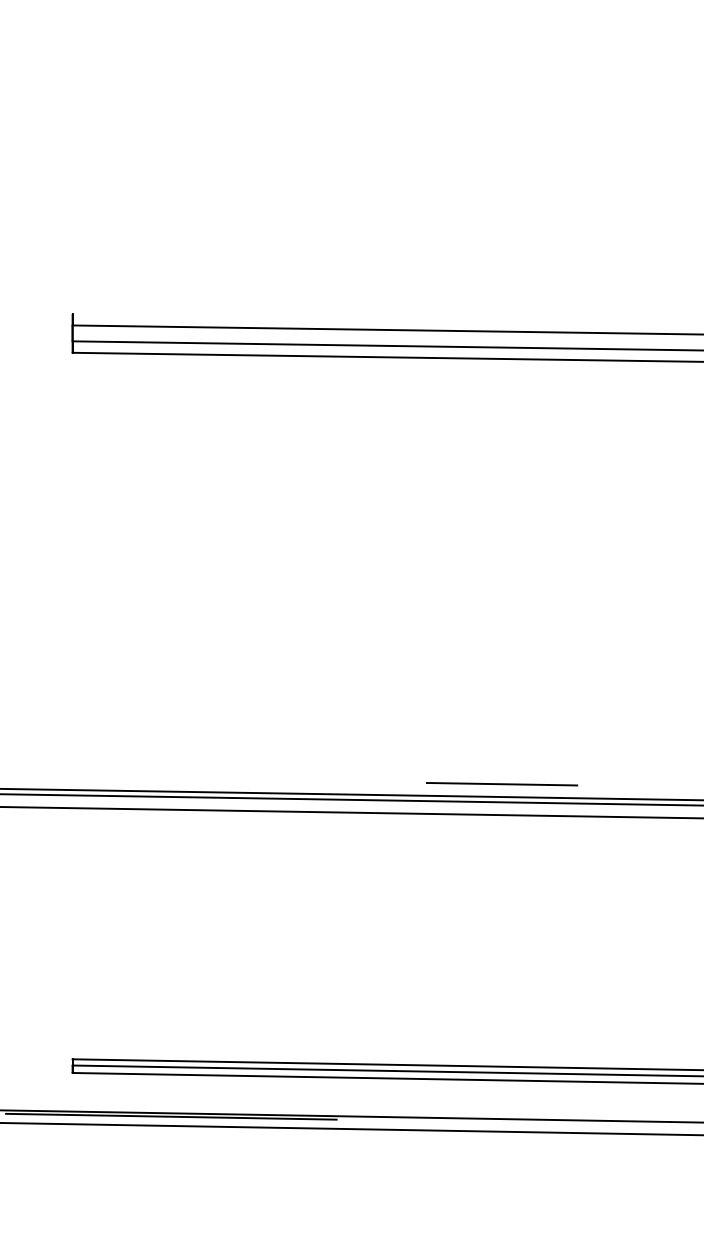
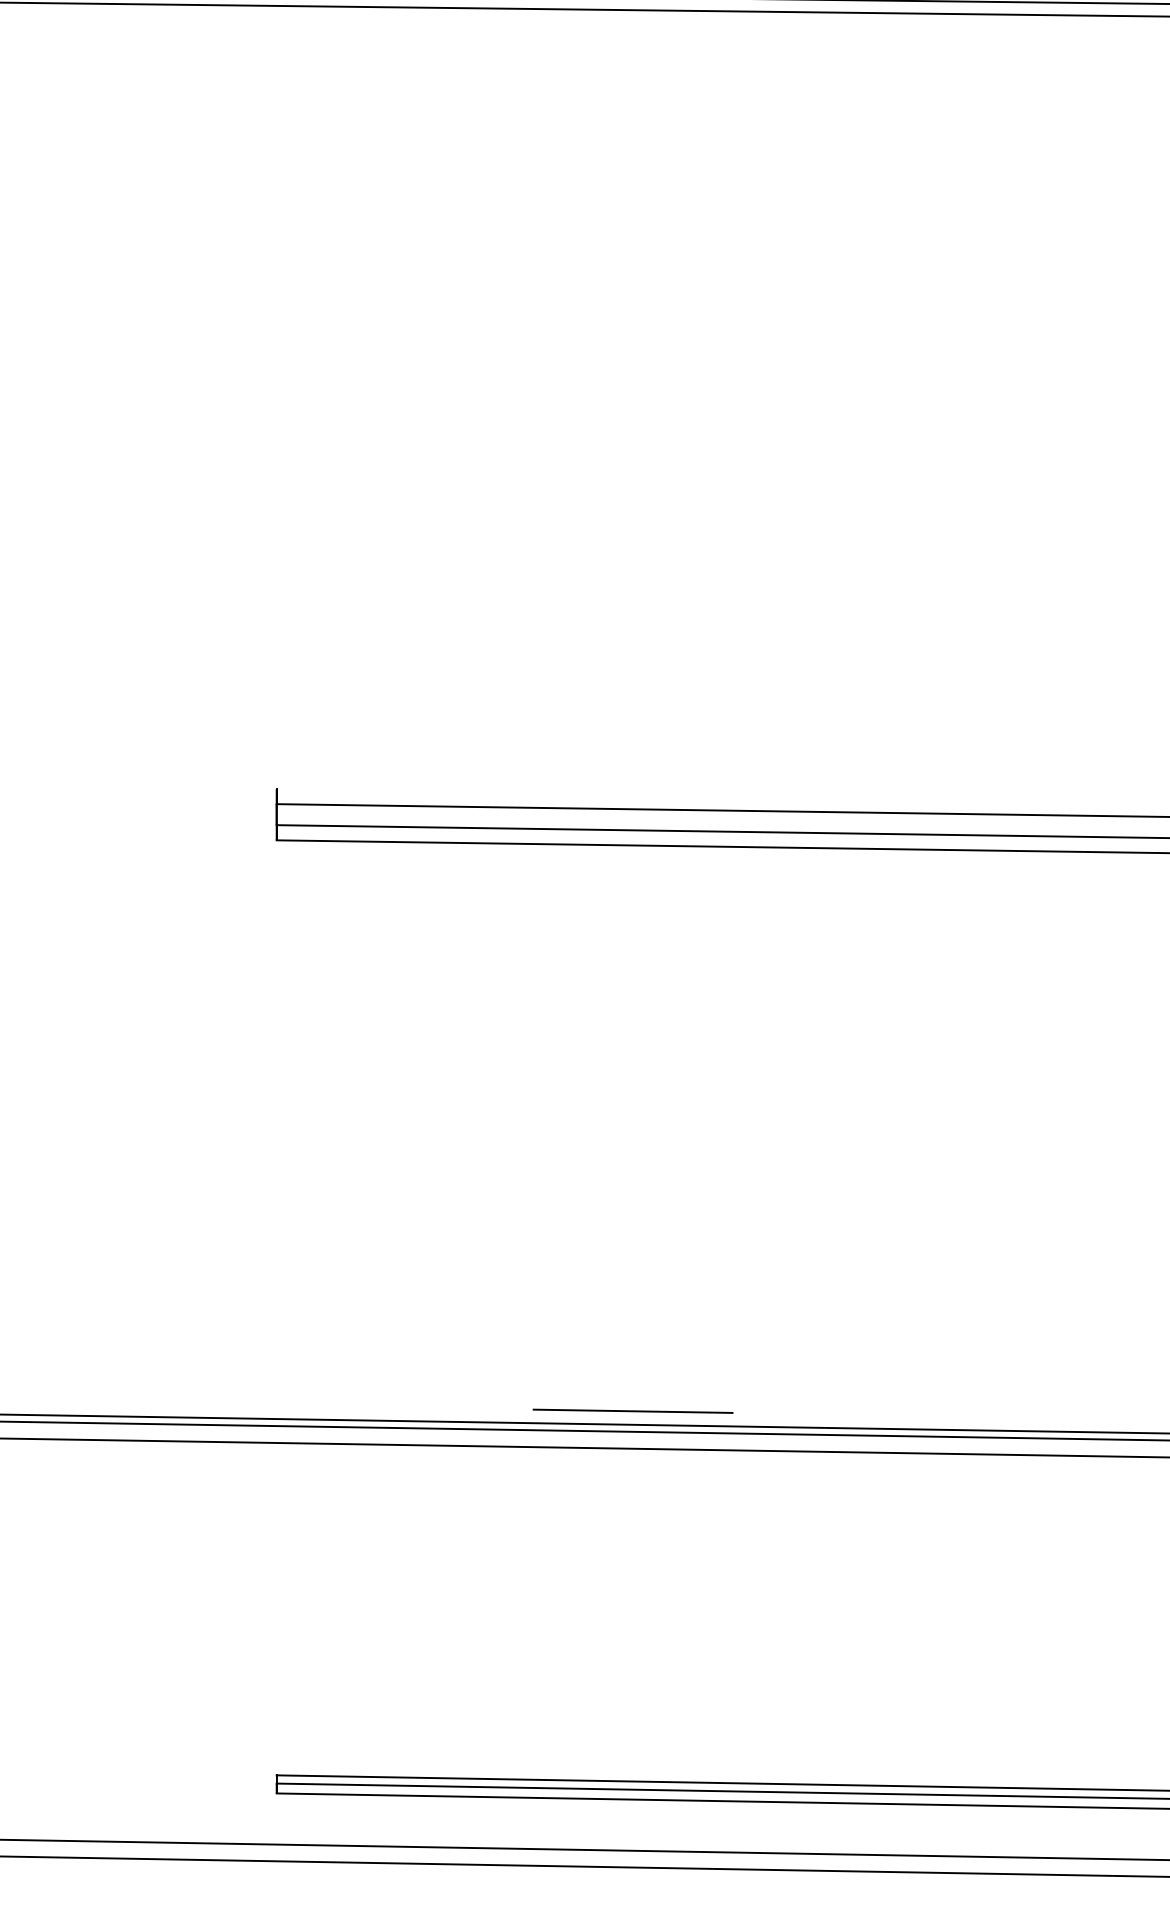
line: (501, 783) -> (632, 1410), moved
line: (171, 1116) -> (407, 1851), removed

